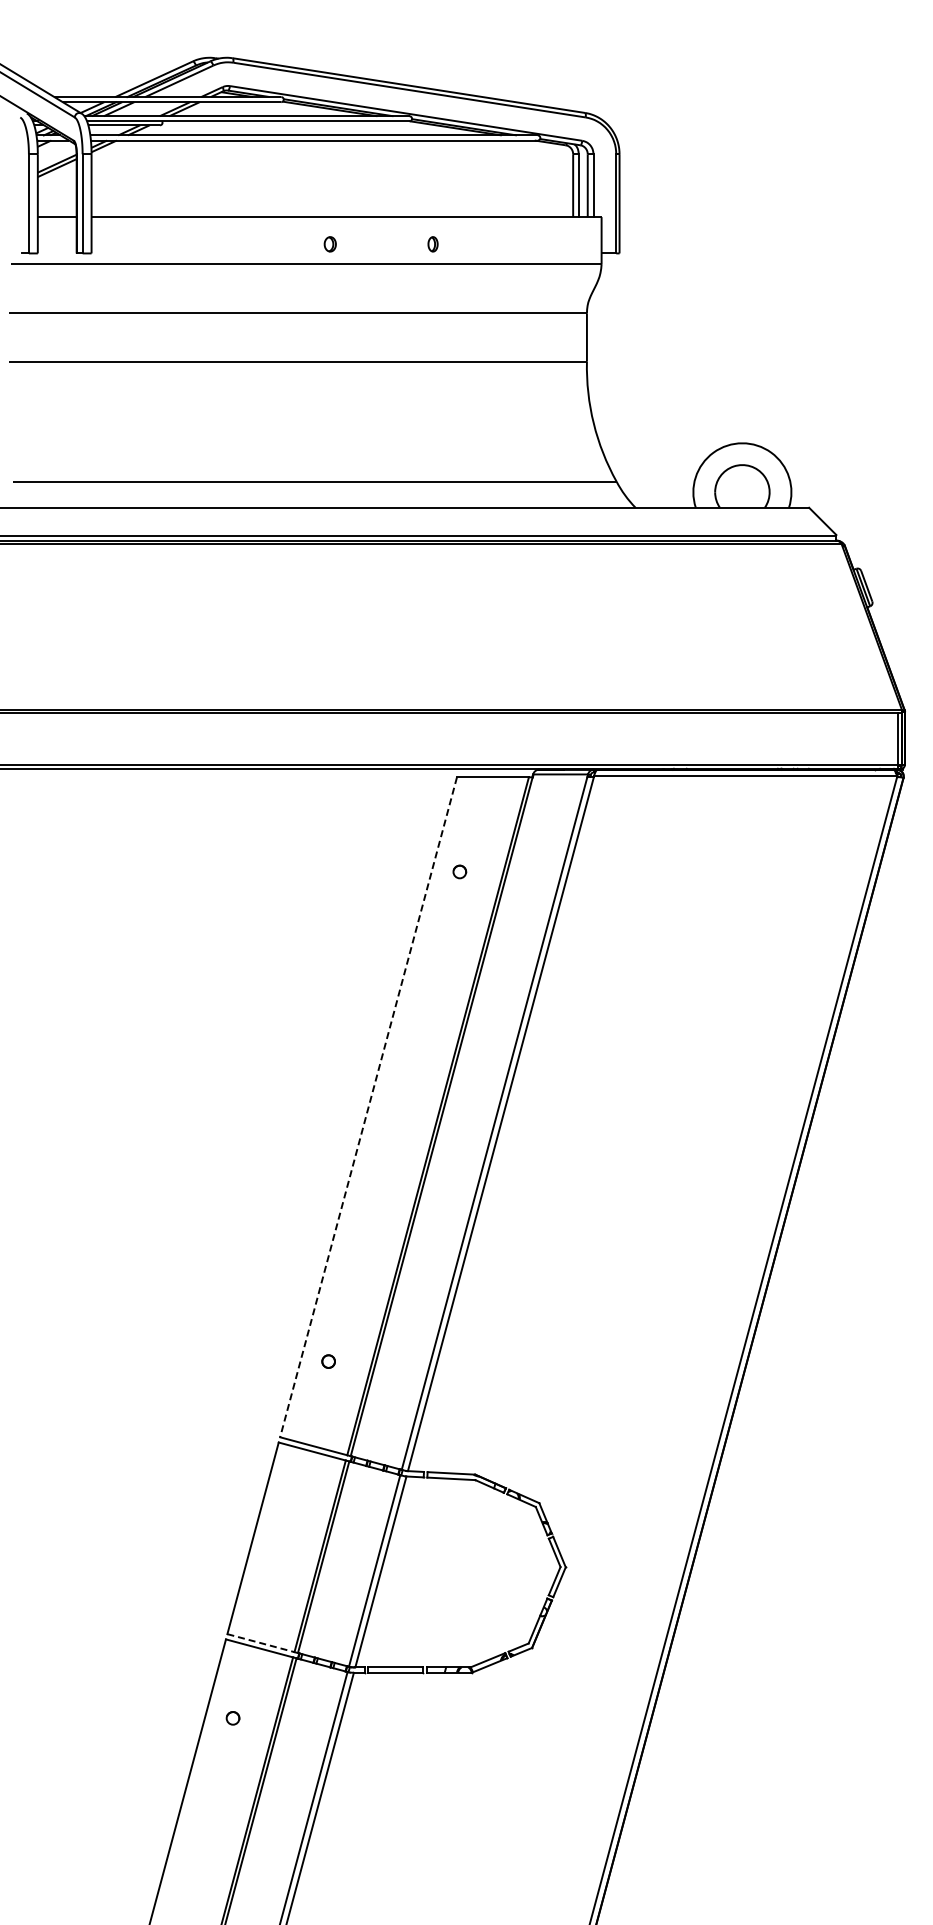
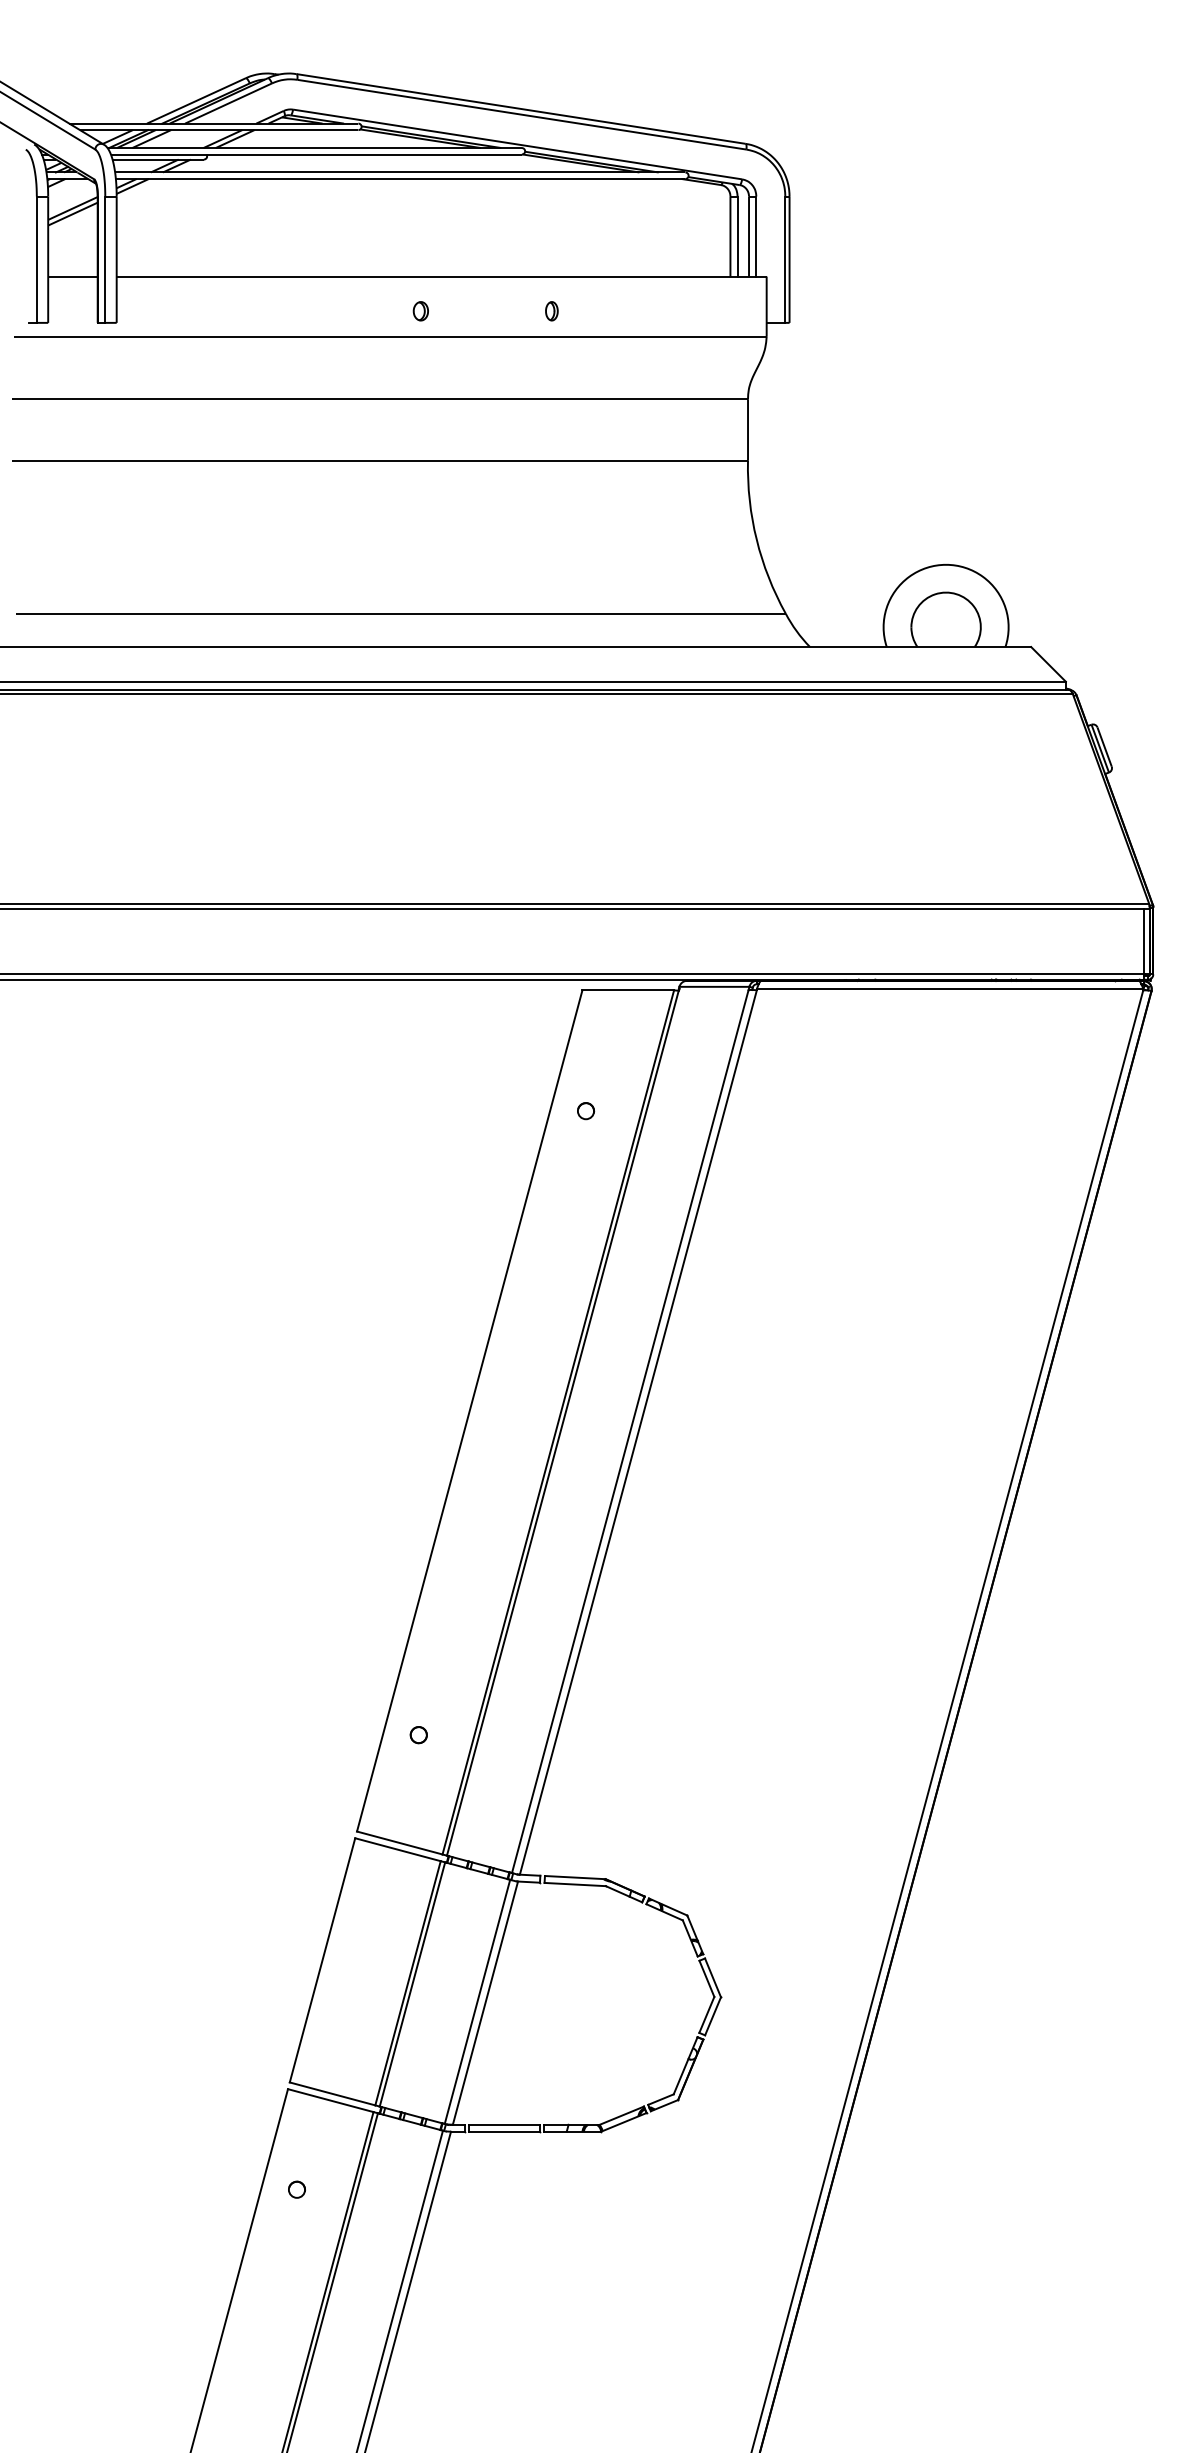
line: (368, 1107) -> (469, 1411), dashed -> solid
line: (260, 1643) -> (331, 2094), dashed -> solid

